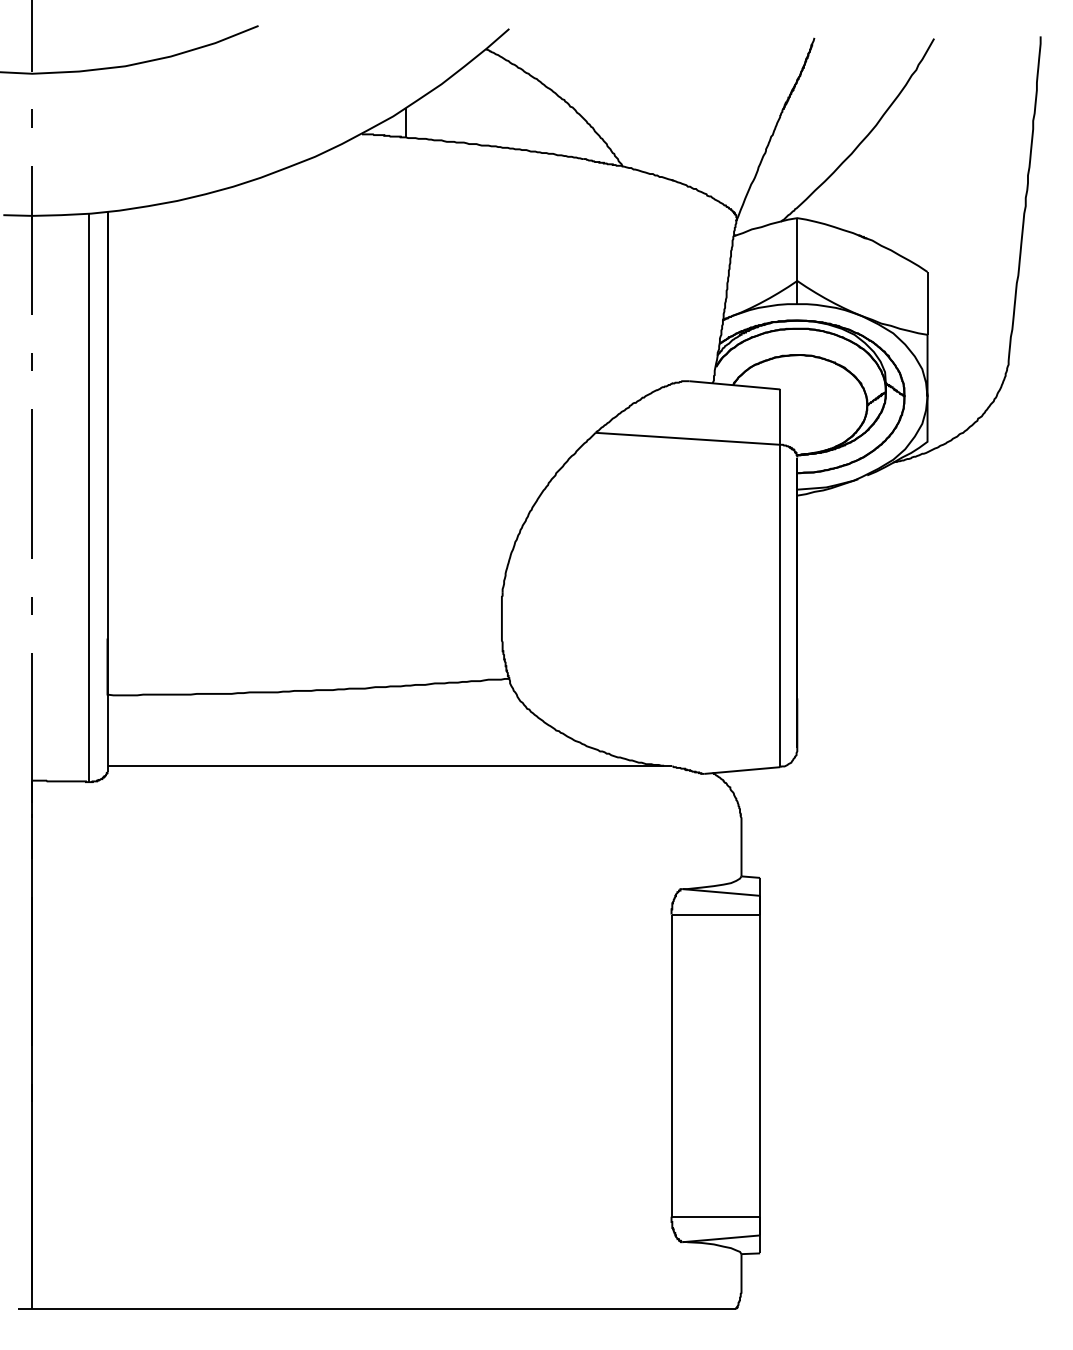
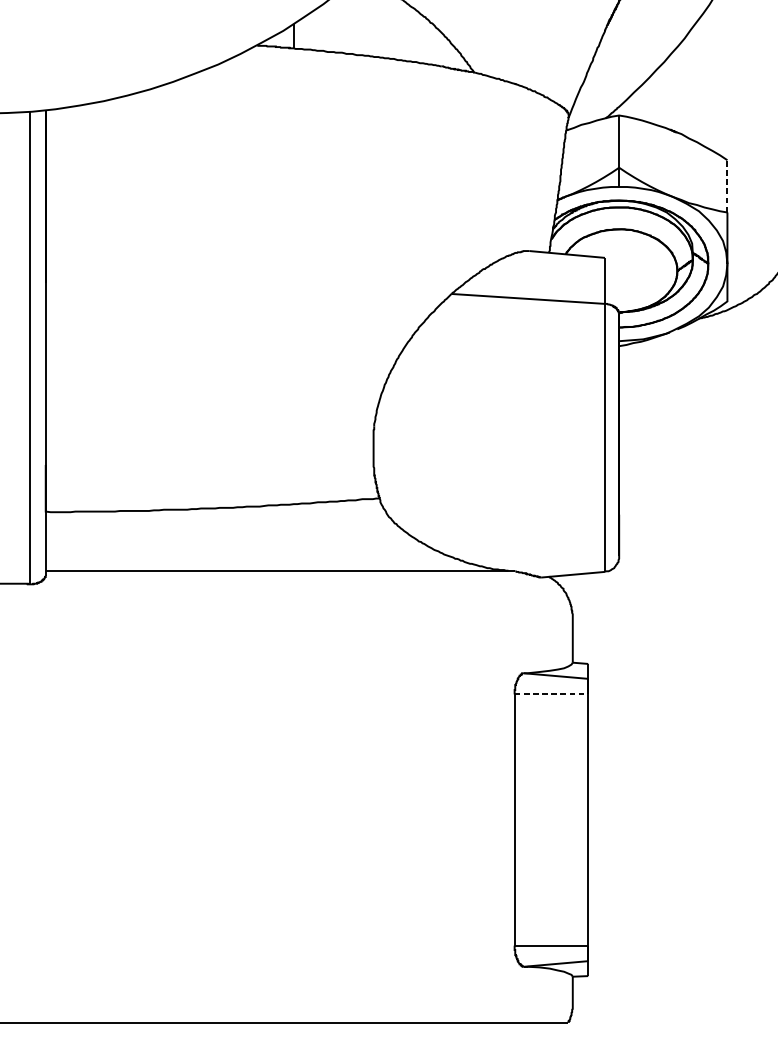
line: (927, 302) -> (727, 185), solid -> dashed
line: (716, 914) -> (552, 694), solid -> dashed

